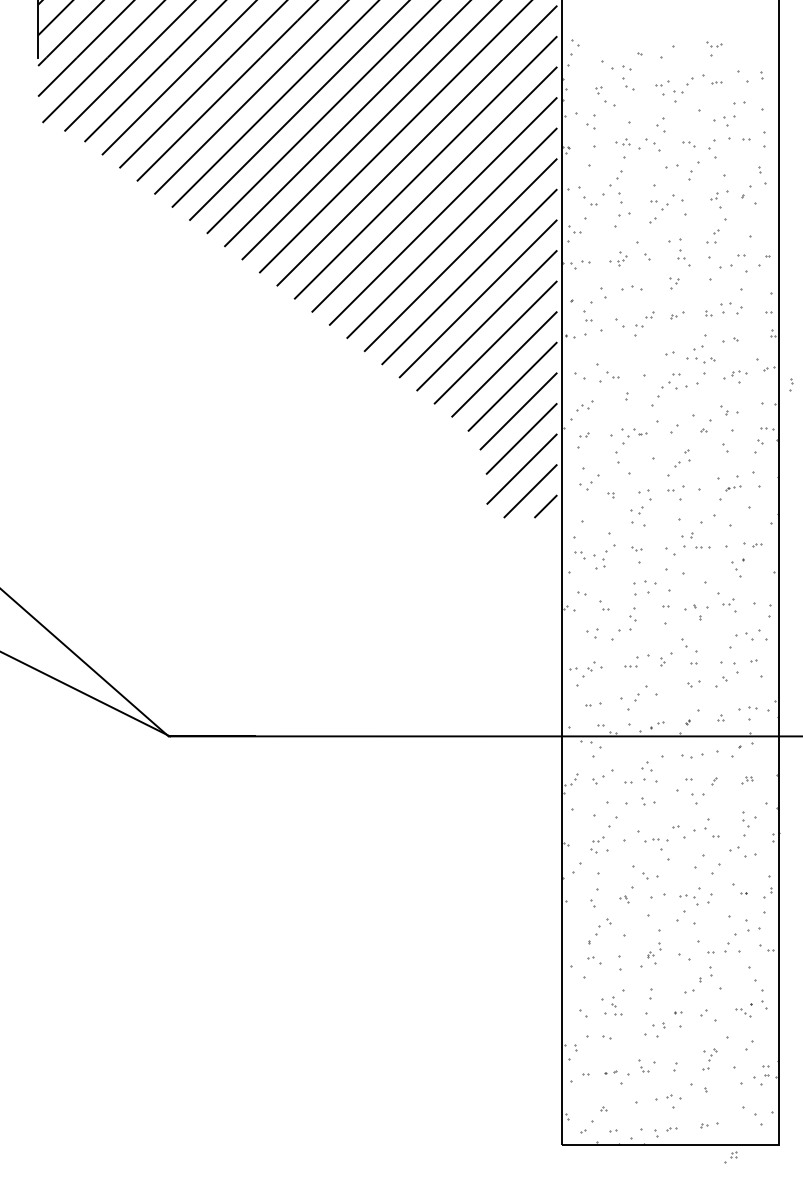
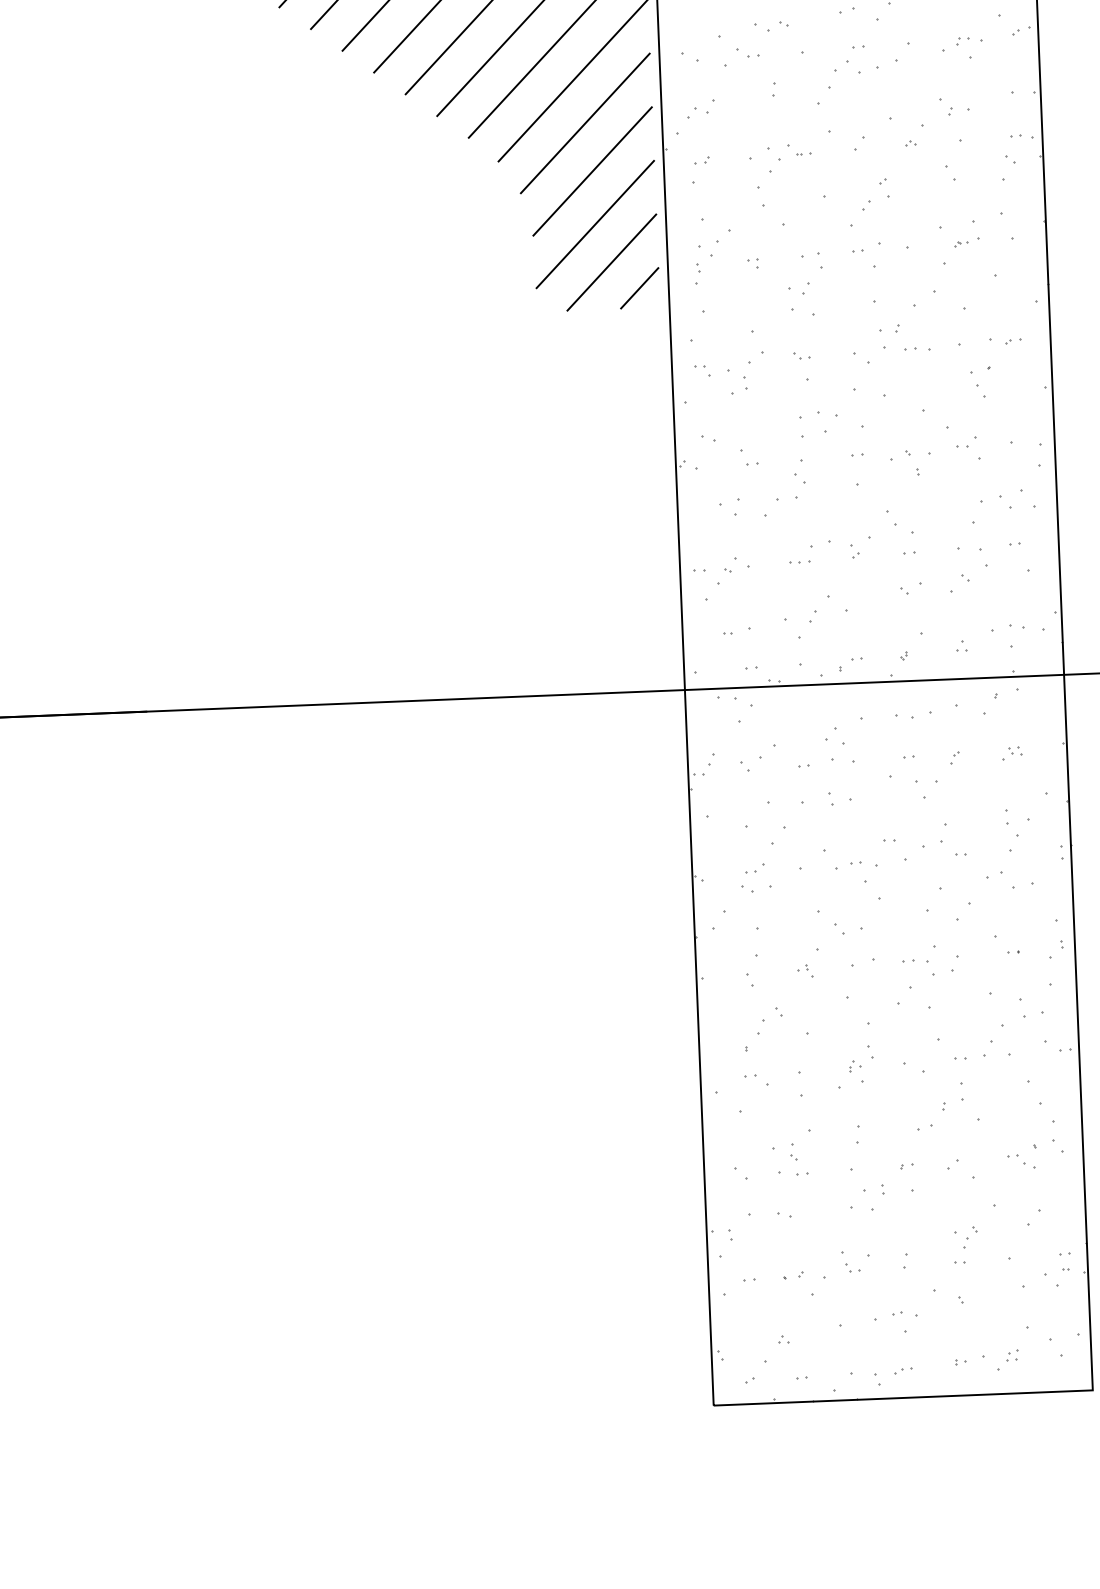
part: (705, 360) -> (770, 26), moved
part: (791, 384) -> (698, 273), moved
part: (730, 1157) -> (1006, 1360), moved

